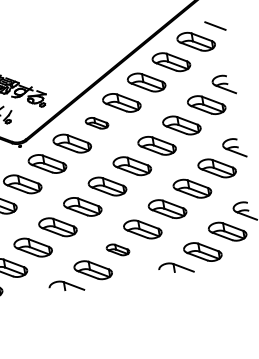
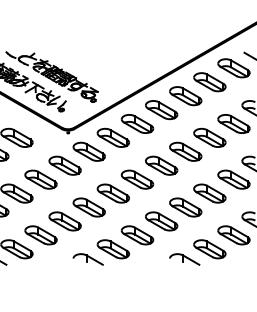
part: (96, 122) -> (137, 123), size x1.67
part: (118, 250) -> (137, 235), size x1.67

